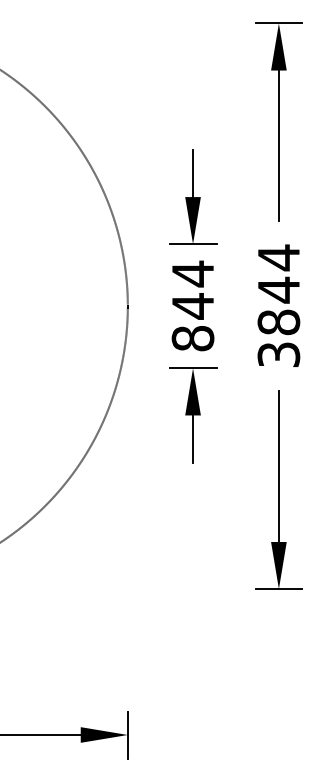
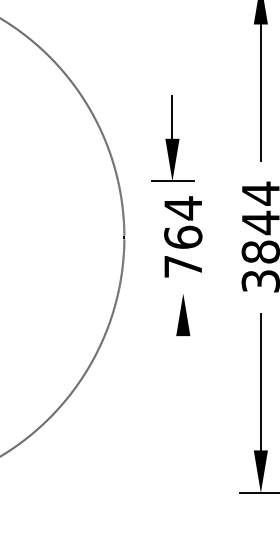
part: (193, 196) -> (172, 138), moved
text: (192, 322) -> (182, 252), 844 -> 764
line: (193, 368) -> (183, 293), removed
line: (193, 438) -> (183, 356), removed

